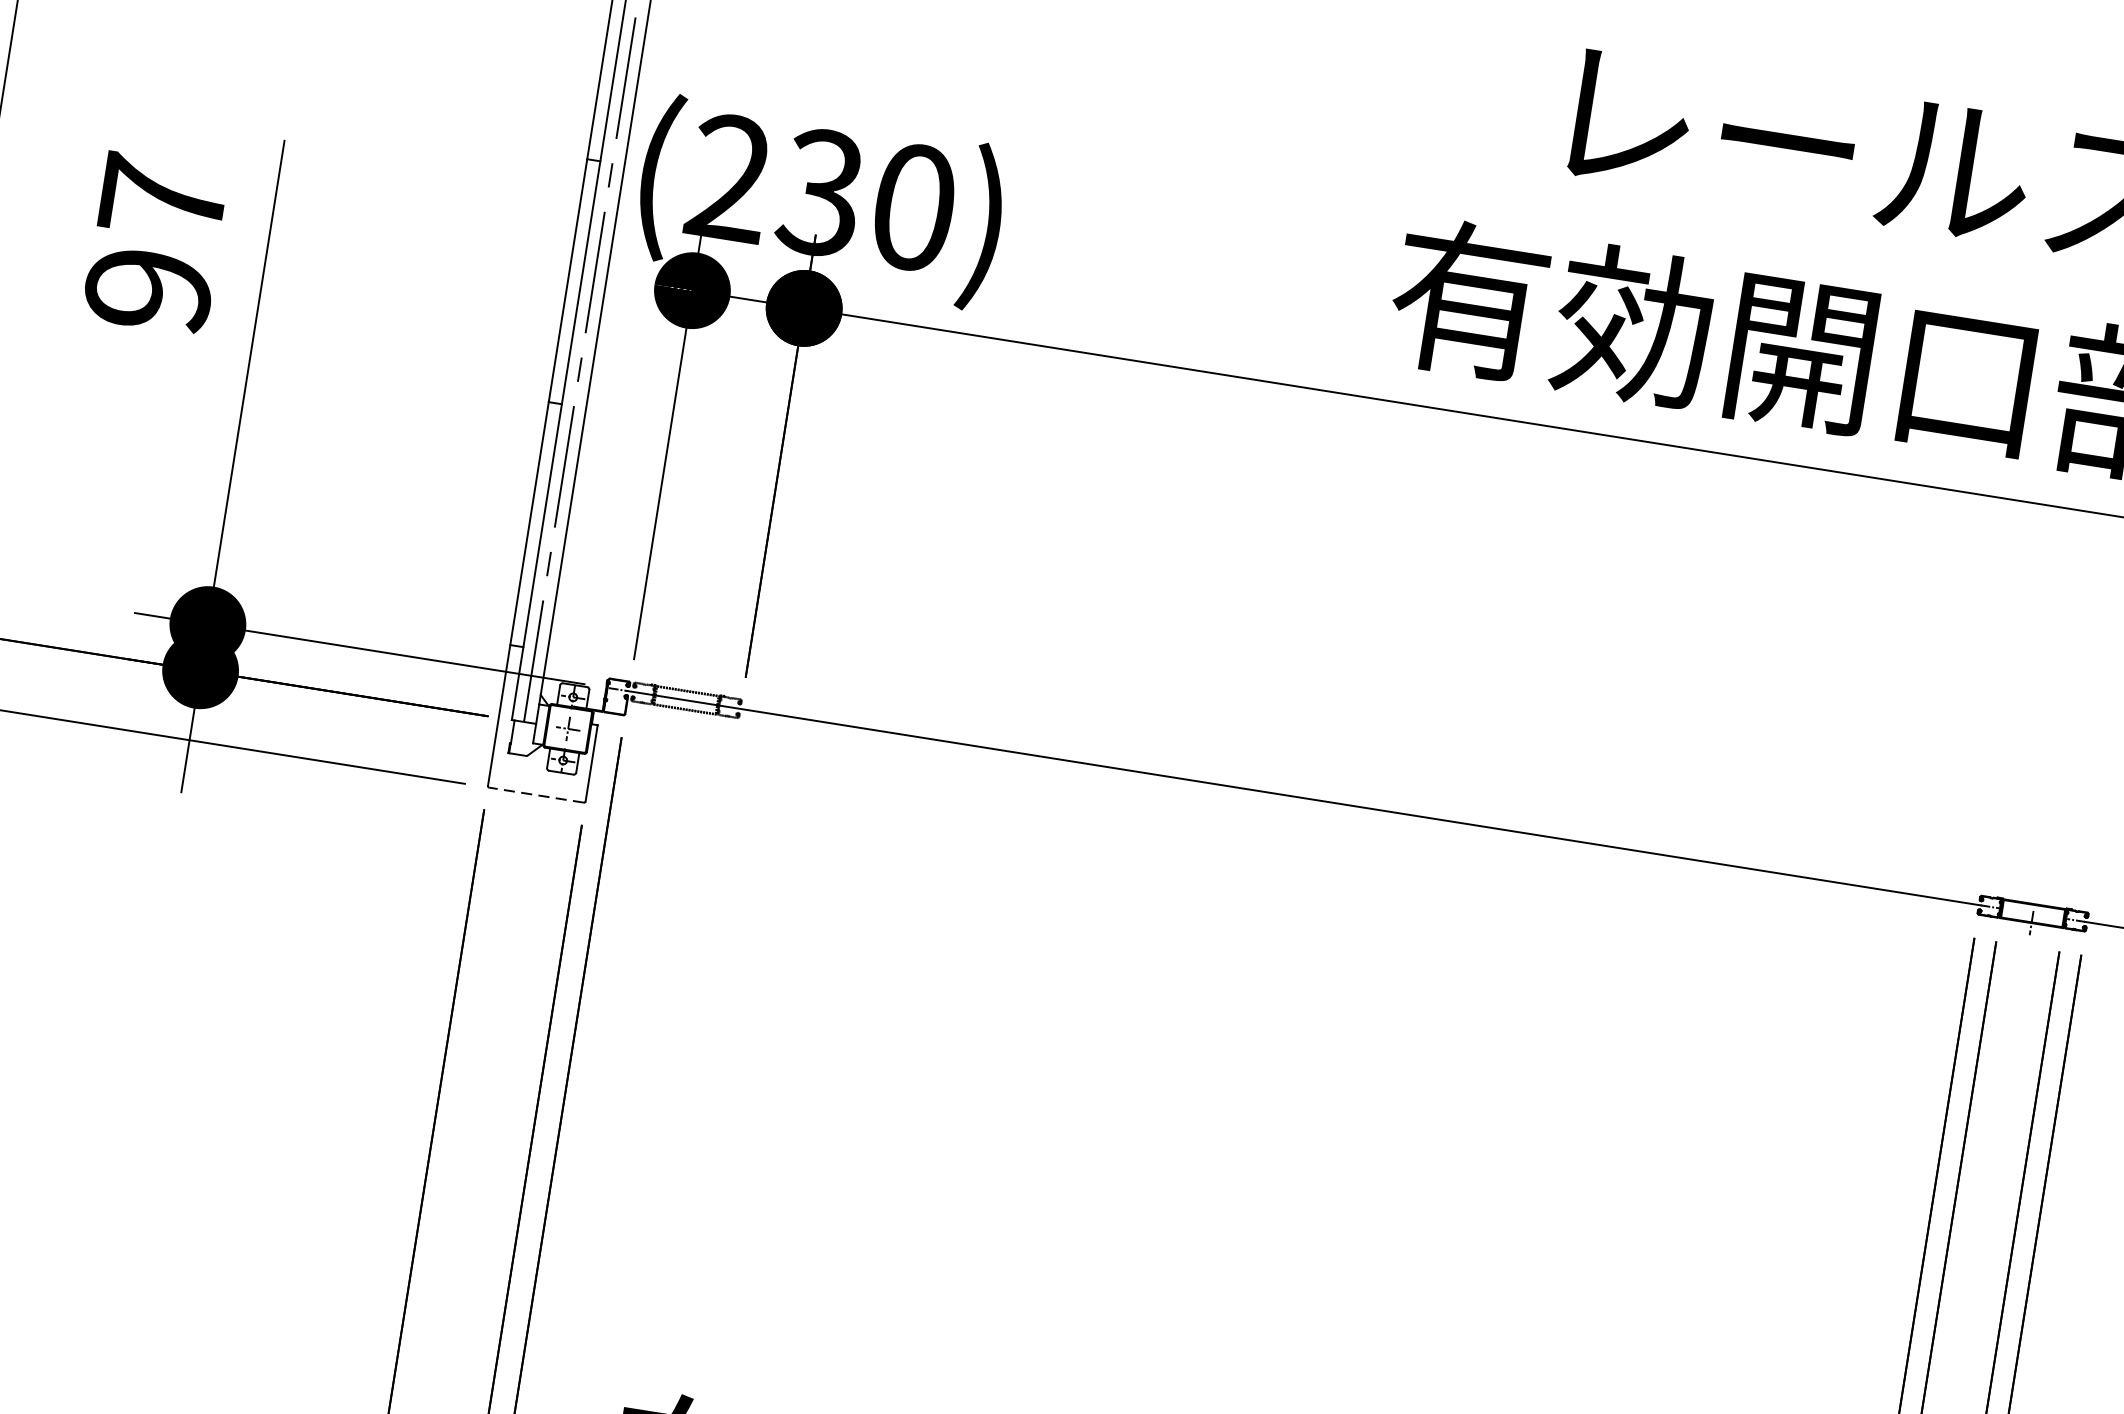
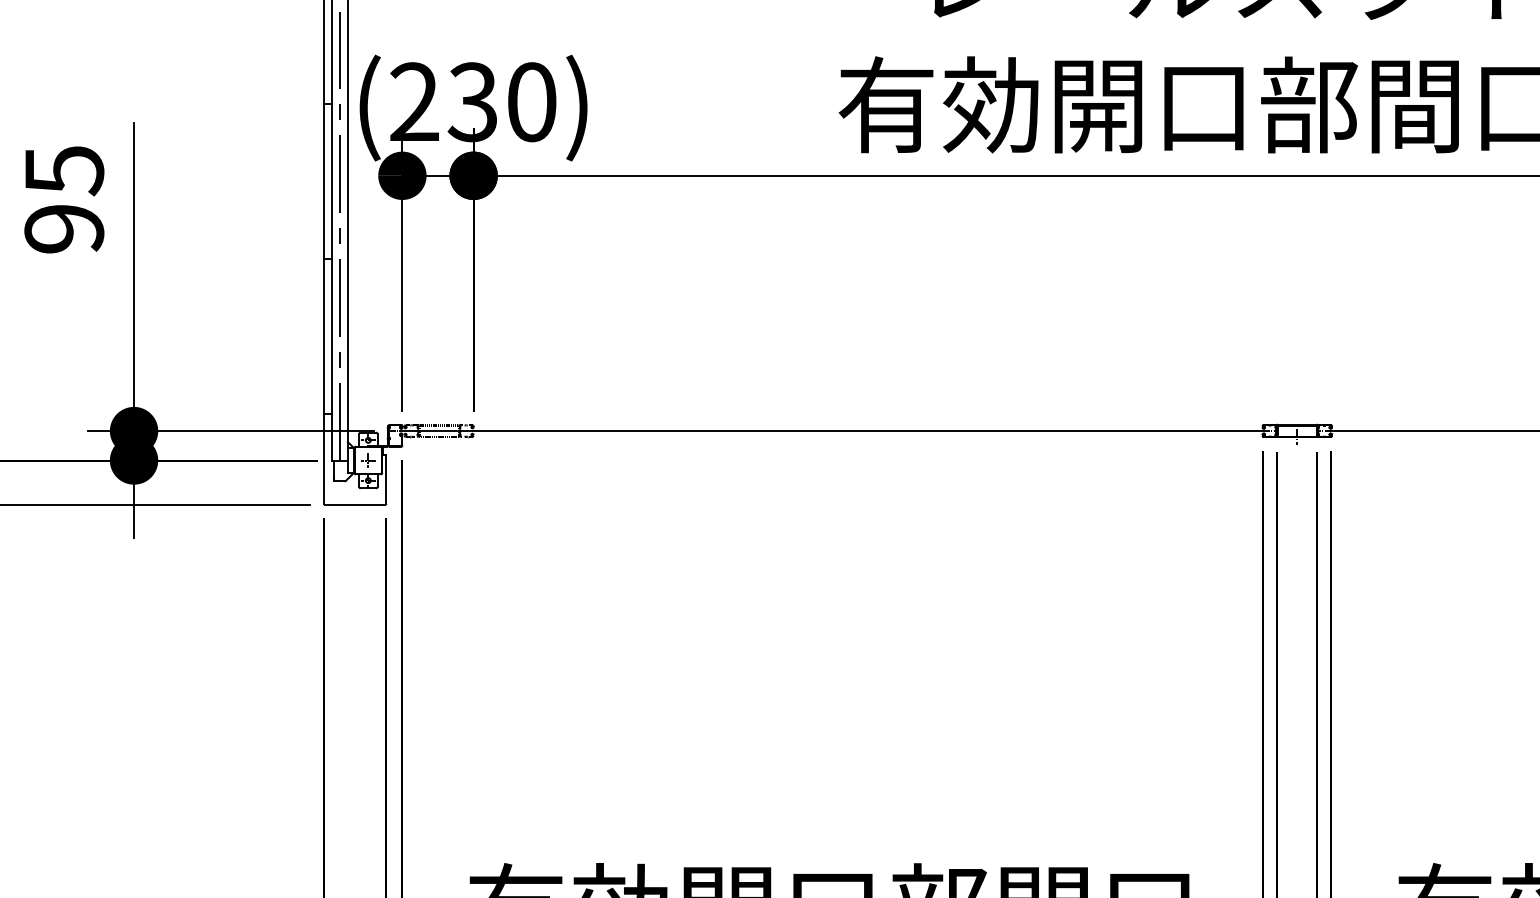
text: (163, 198) -> (64, 170), 97 -> 95
line: (535, 794) -> (354, 504), dashed -> solid

